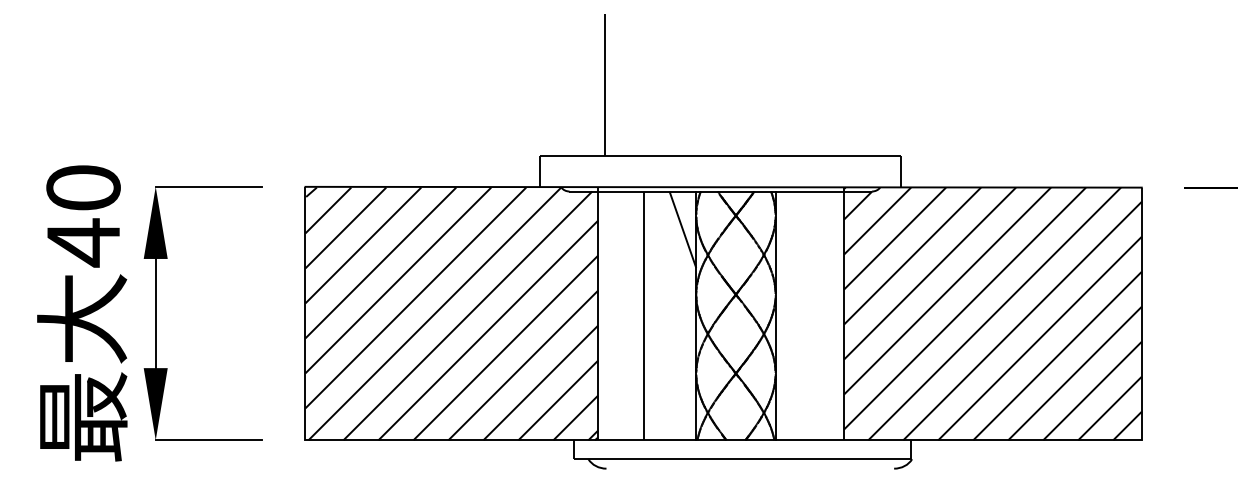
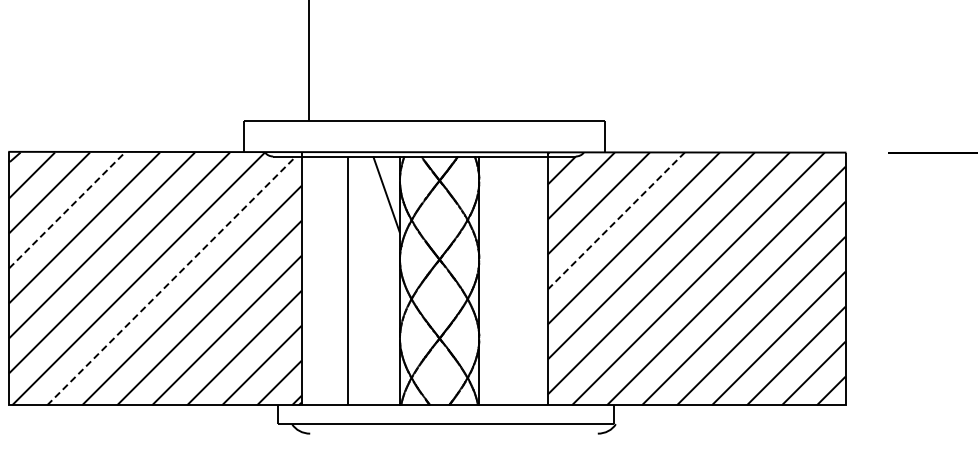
line: (363, 245) -> (67, 210), solid -> dashed
line: (912, 256) -> (616, 221), solid -> dashed
line: (467, 315) -> (171, 280), solid -> dashed

